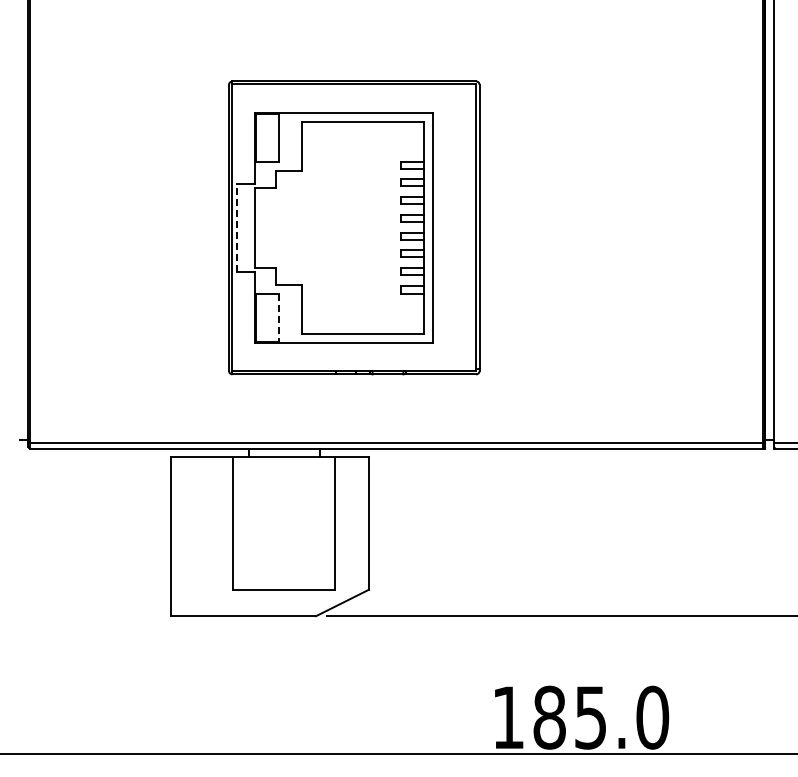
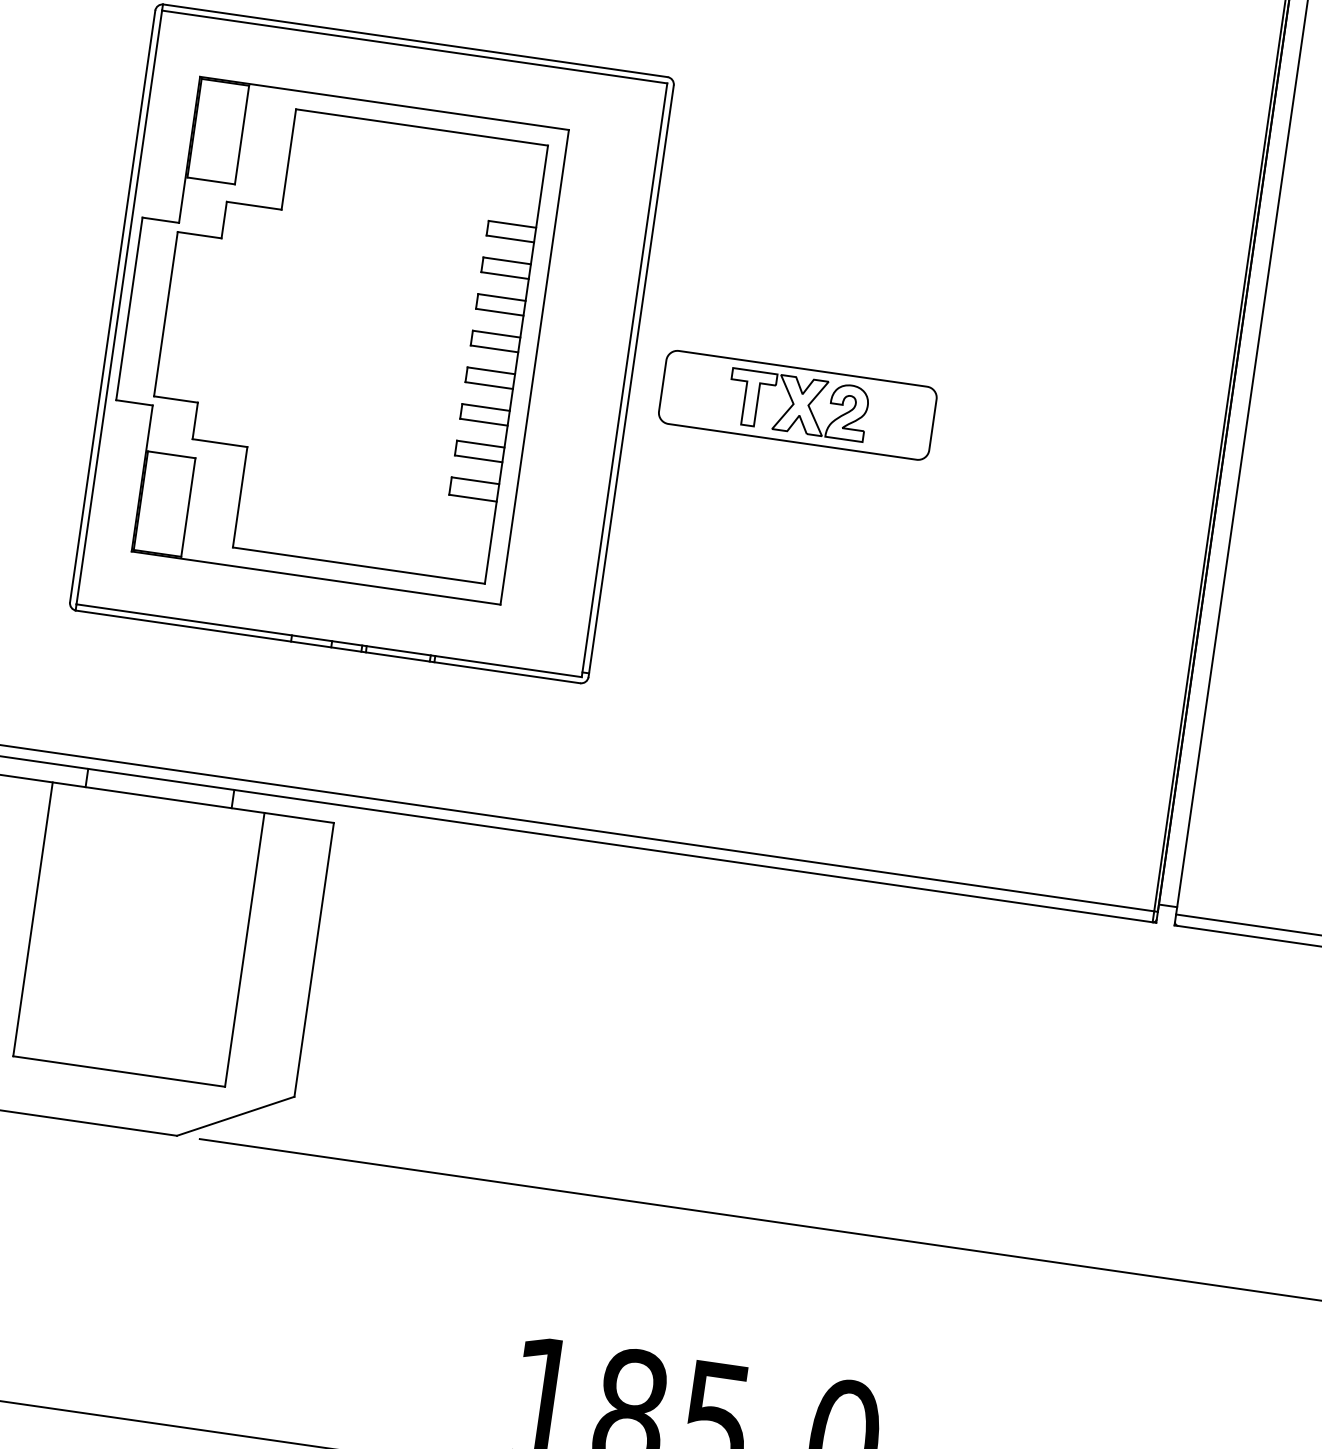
line: (237, 227) -> (130, 308), dashed -> solid
part: (560, 227) -> (798, 404), added
line: (278, 317) -> (188, 506), dashed -> solid

